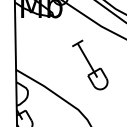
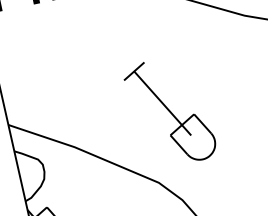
part: (90, 64) -> (170, 110), moved

